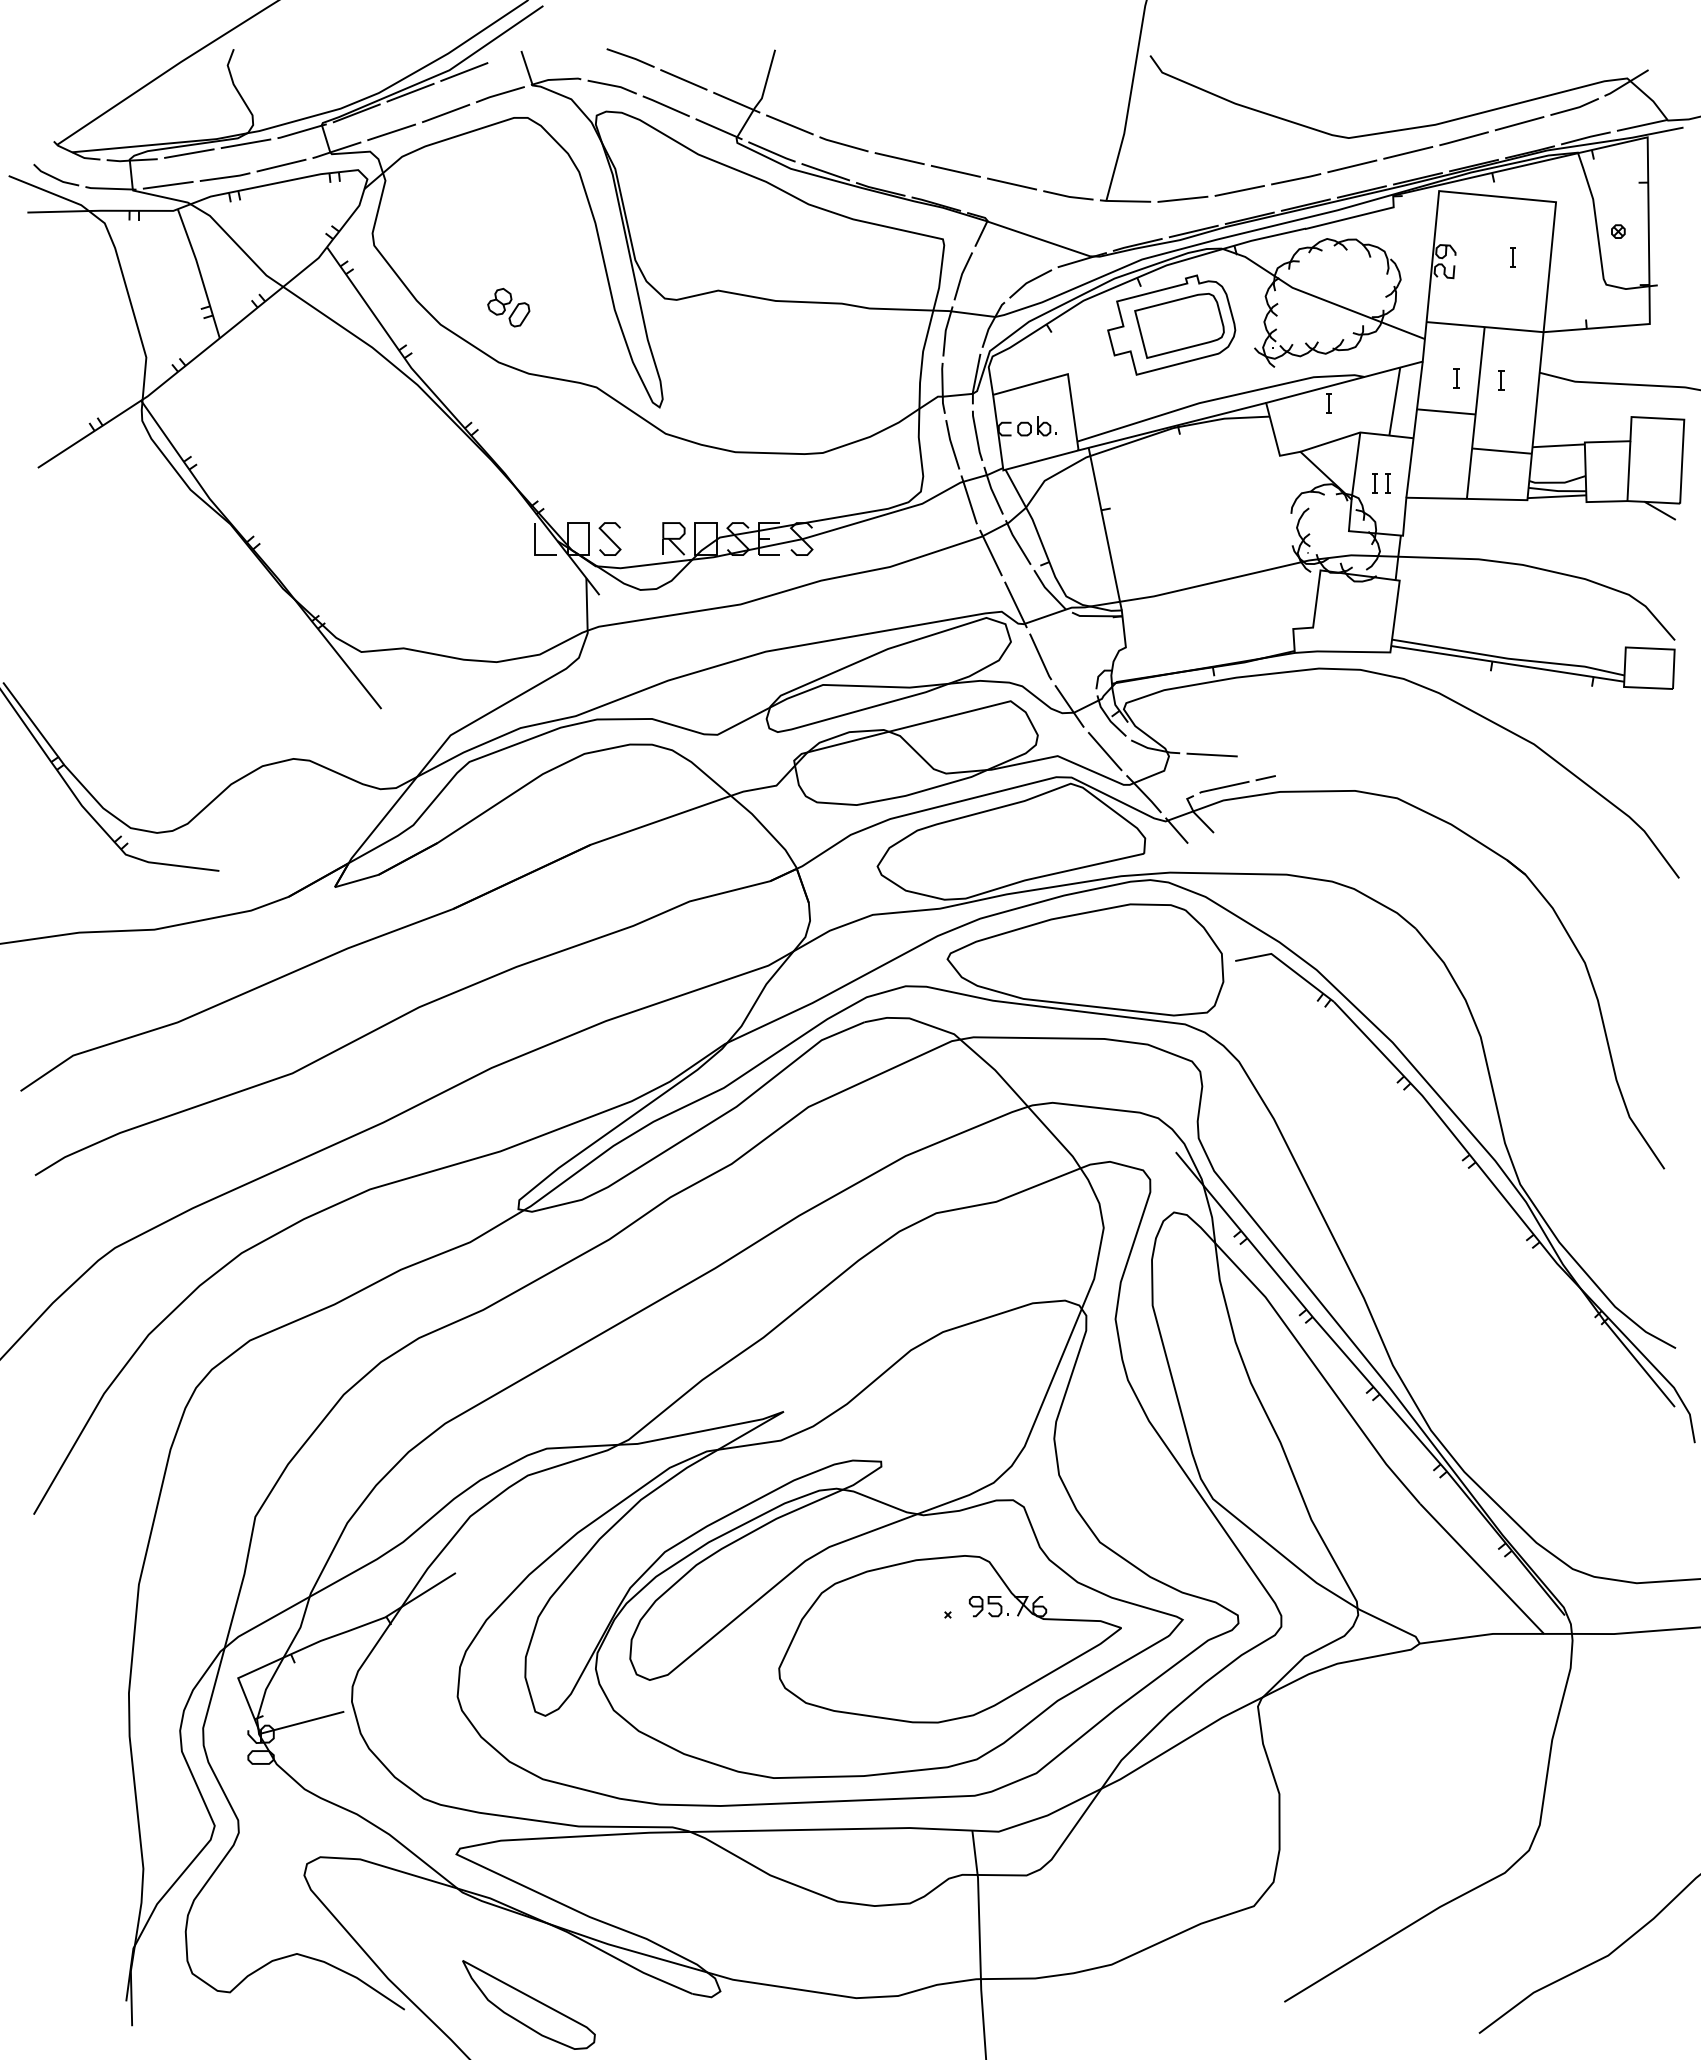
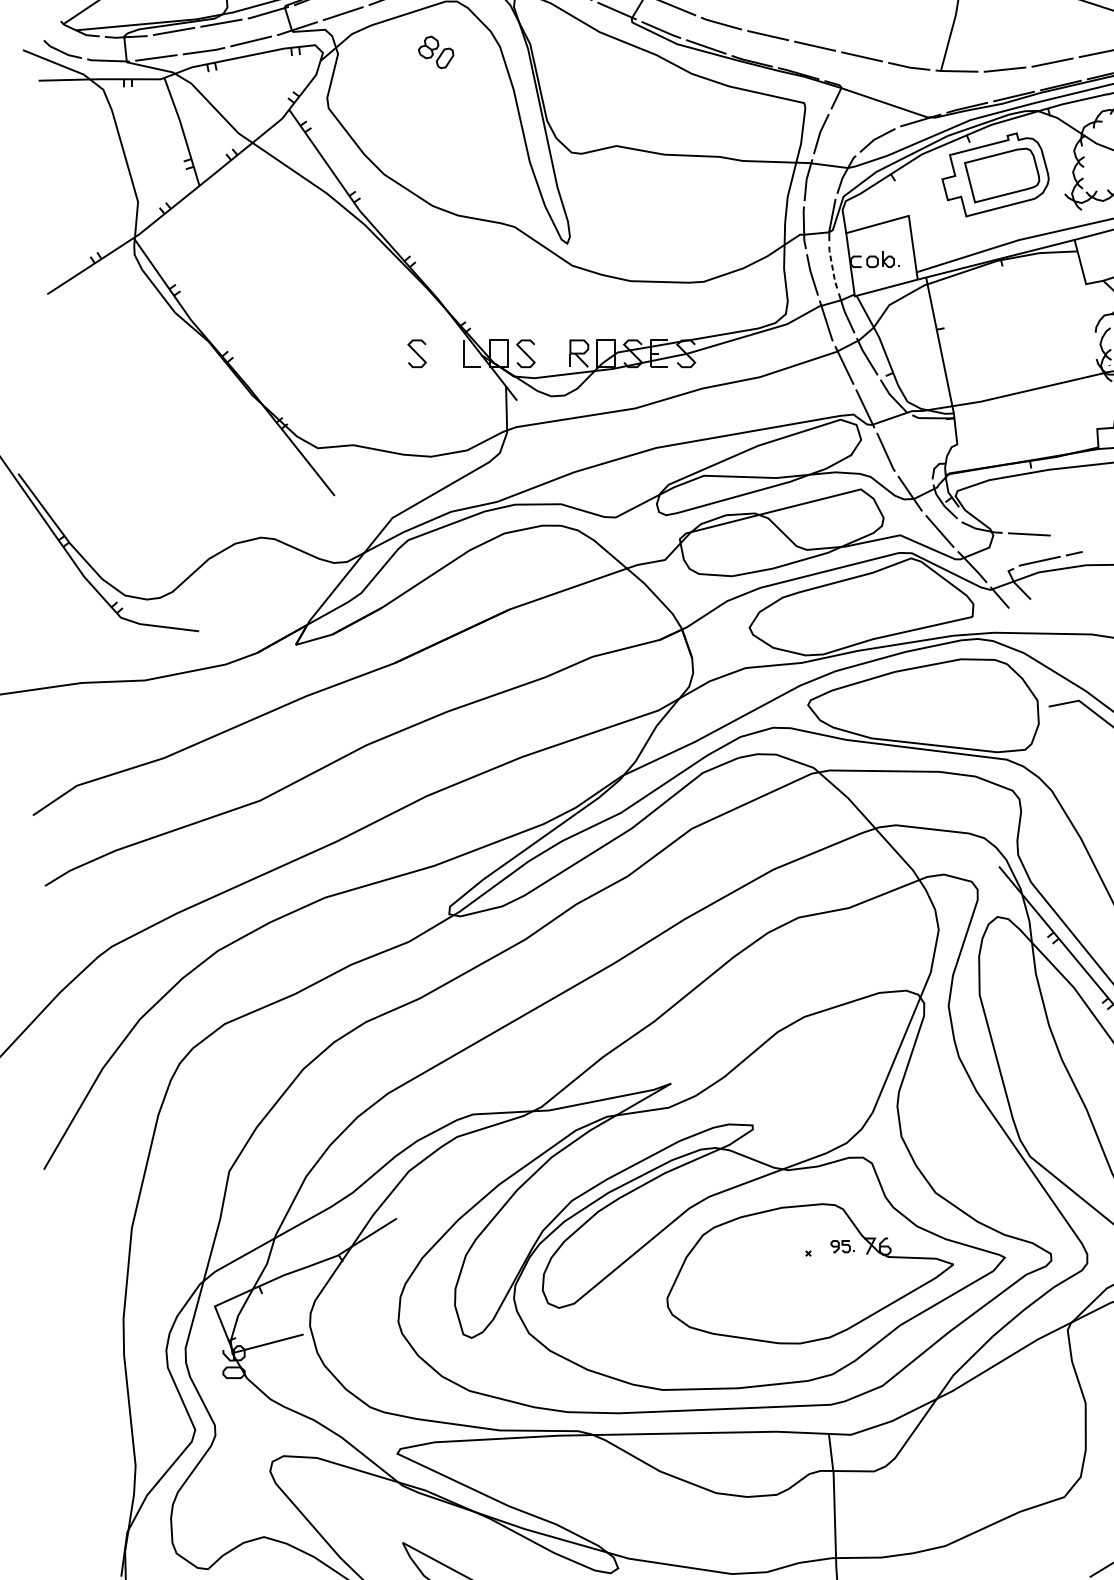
part: (508, 307) -> (435, 52), moved
line: (976, 435) -> (832, 267), solid -> dashed
curve: (479, 538) -> (416, 353), added
part: (988, 1606) -> (842, 1246), size x0.7

